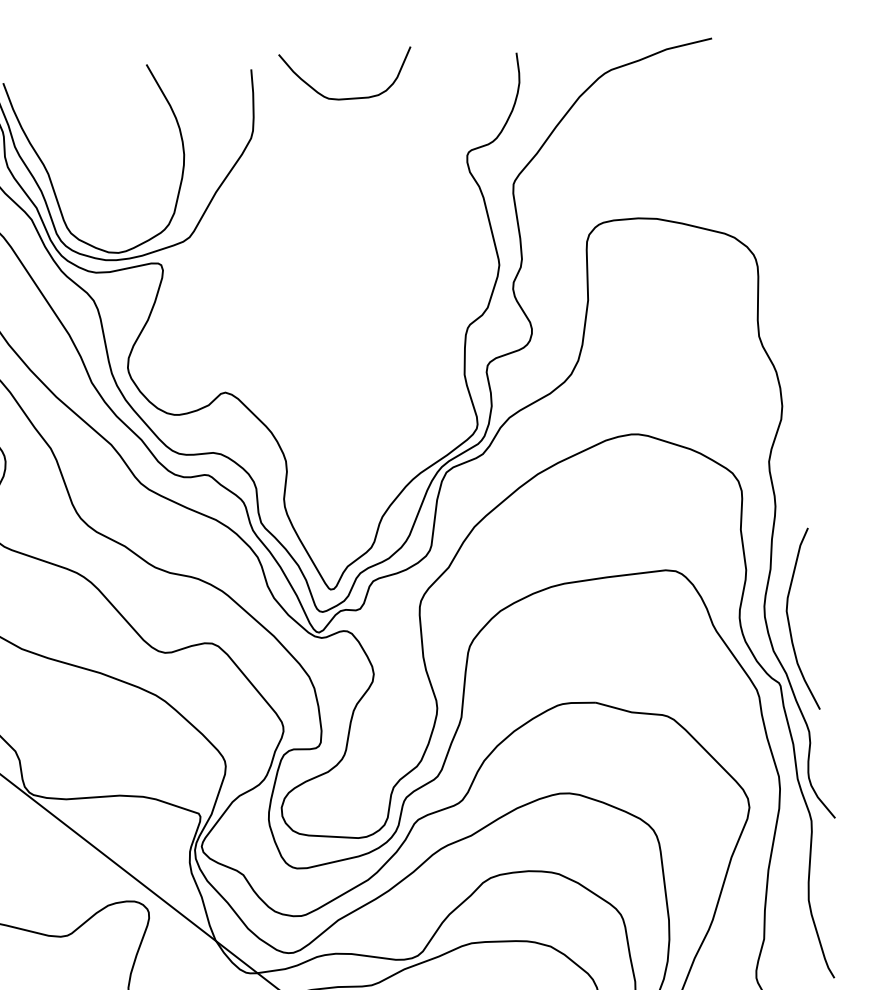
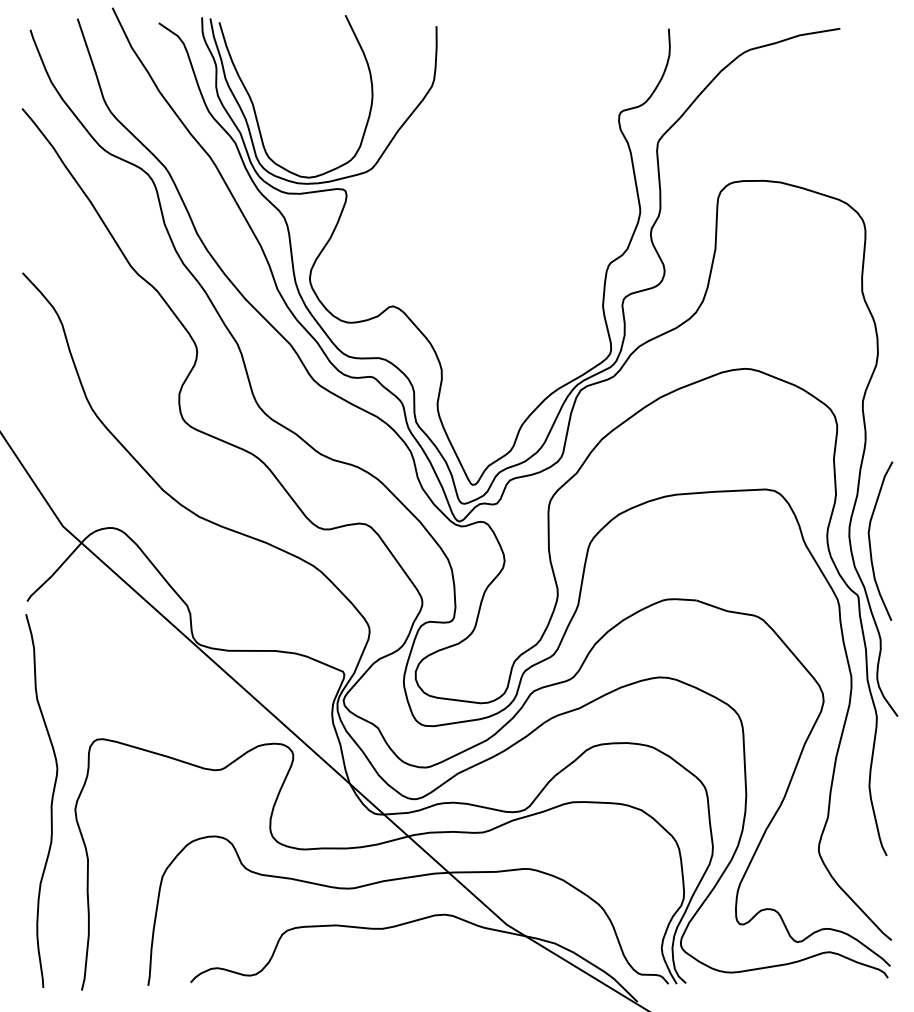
curve: (347, 98) -> (518, 57), removed

